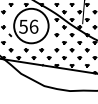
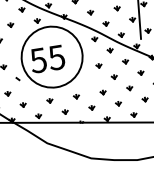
text: (33, 26) -> (55, 57), 56 -> 55

